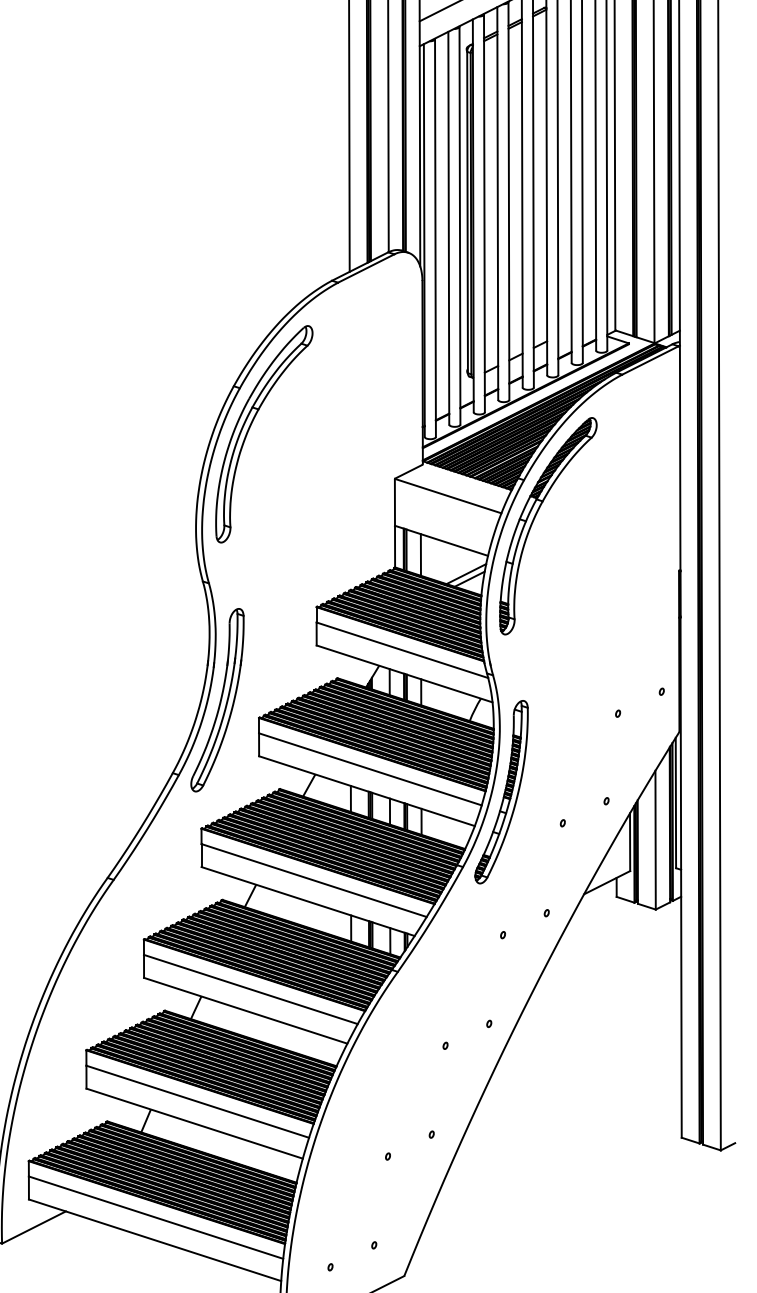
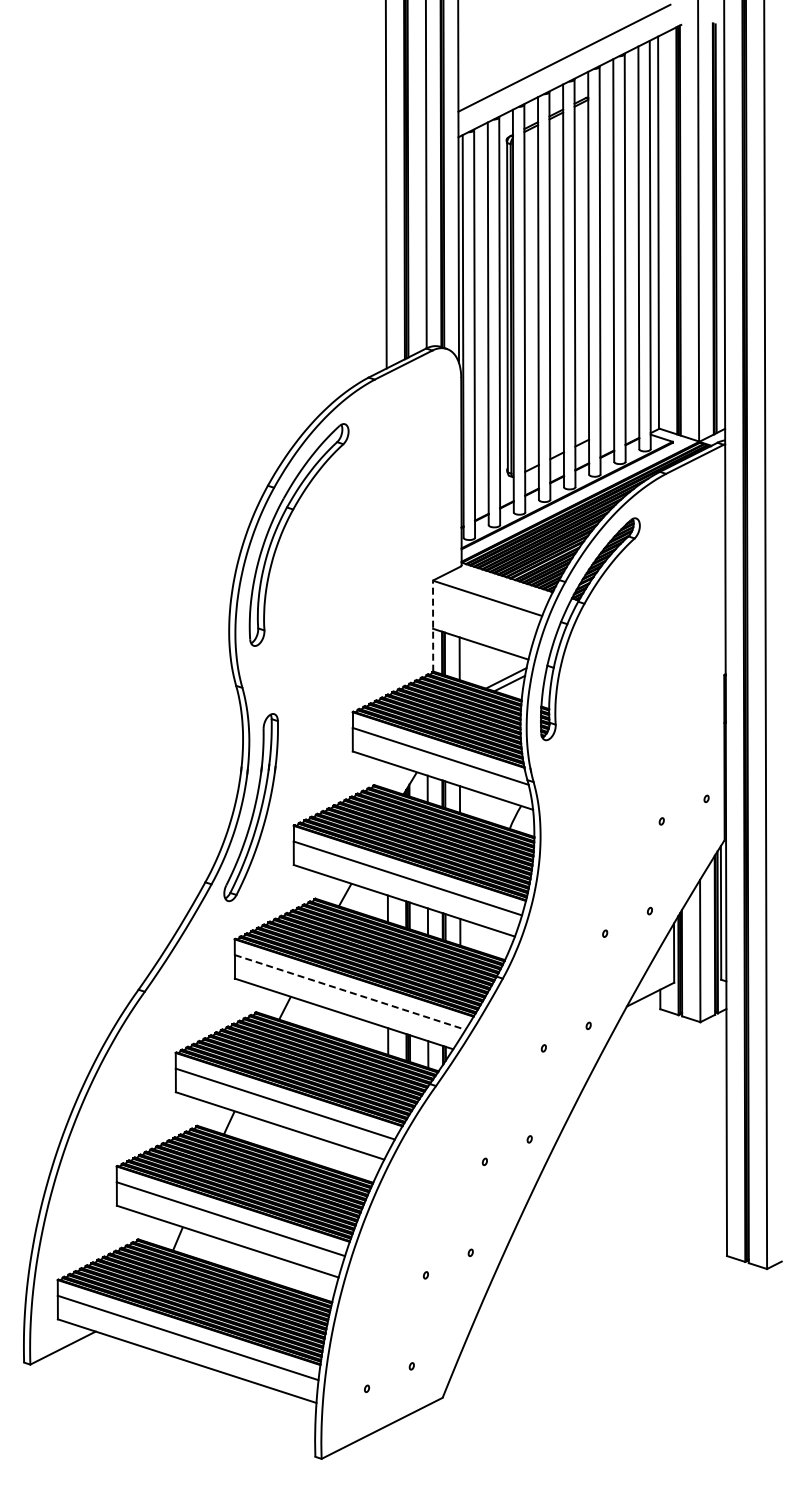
line: (395, 523) -> (433, 626), solid -> dashed
part: (501, 791) -> (542, 901), removed
line: (314, 880) -> (350, 992), solid -> dashed

